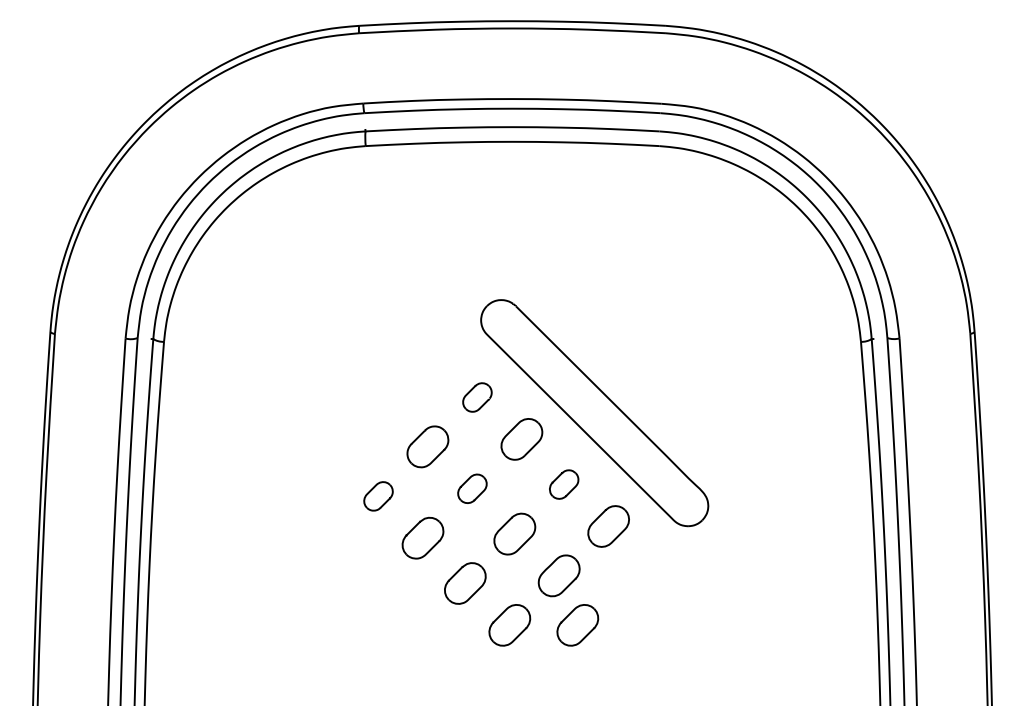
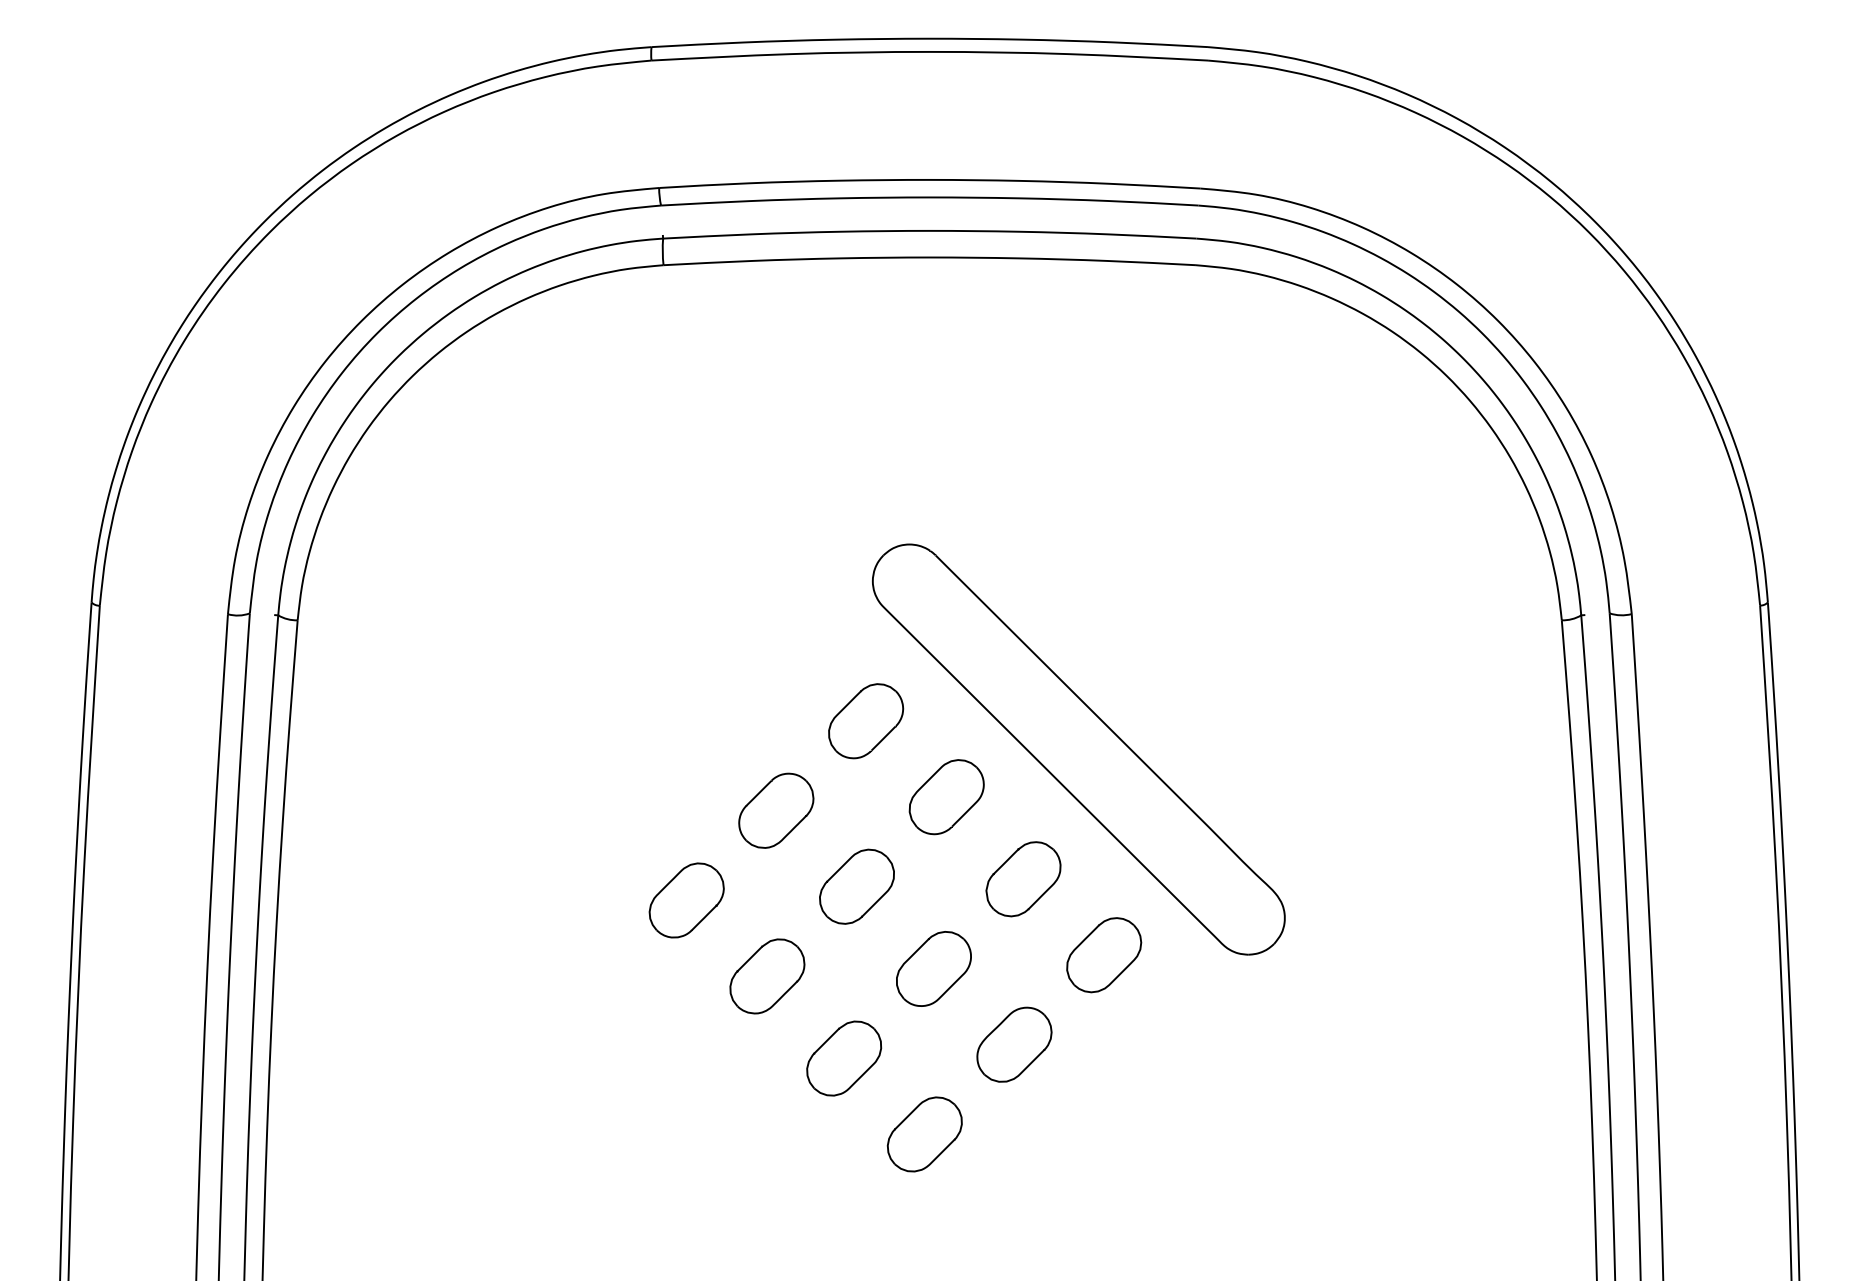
part: (477, 397) -> (866, 721), size x1.43
part: (563, 484) -> (1022, 879), size x1.43
part: (472, 488) -> (857, 886), size x1.43
part: (378, 496) -> (686, 900), size x1.43
part: (577, 625) -> (1047, 1134), removed

